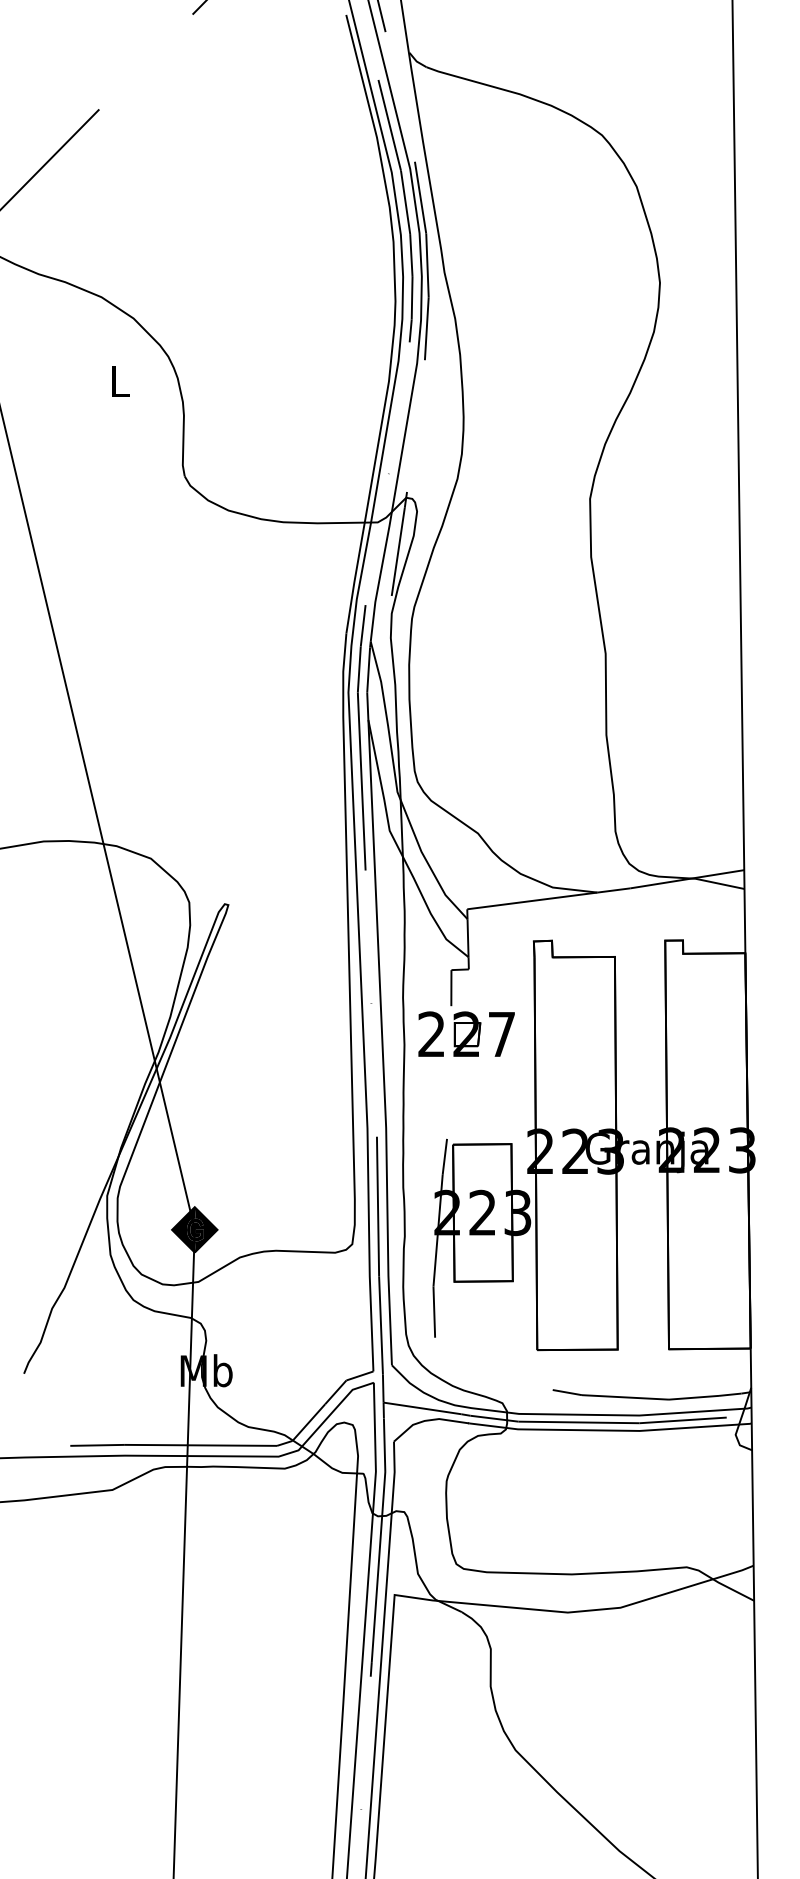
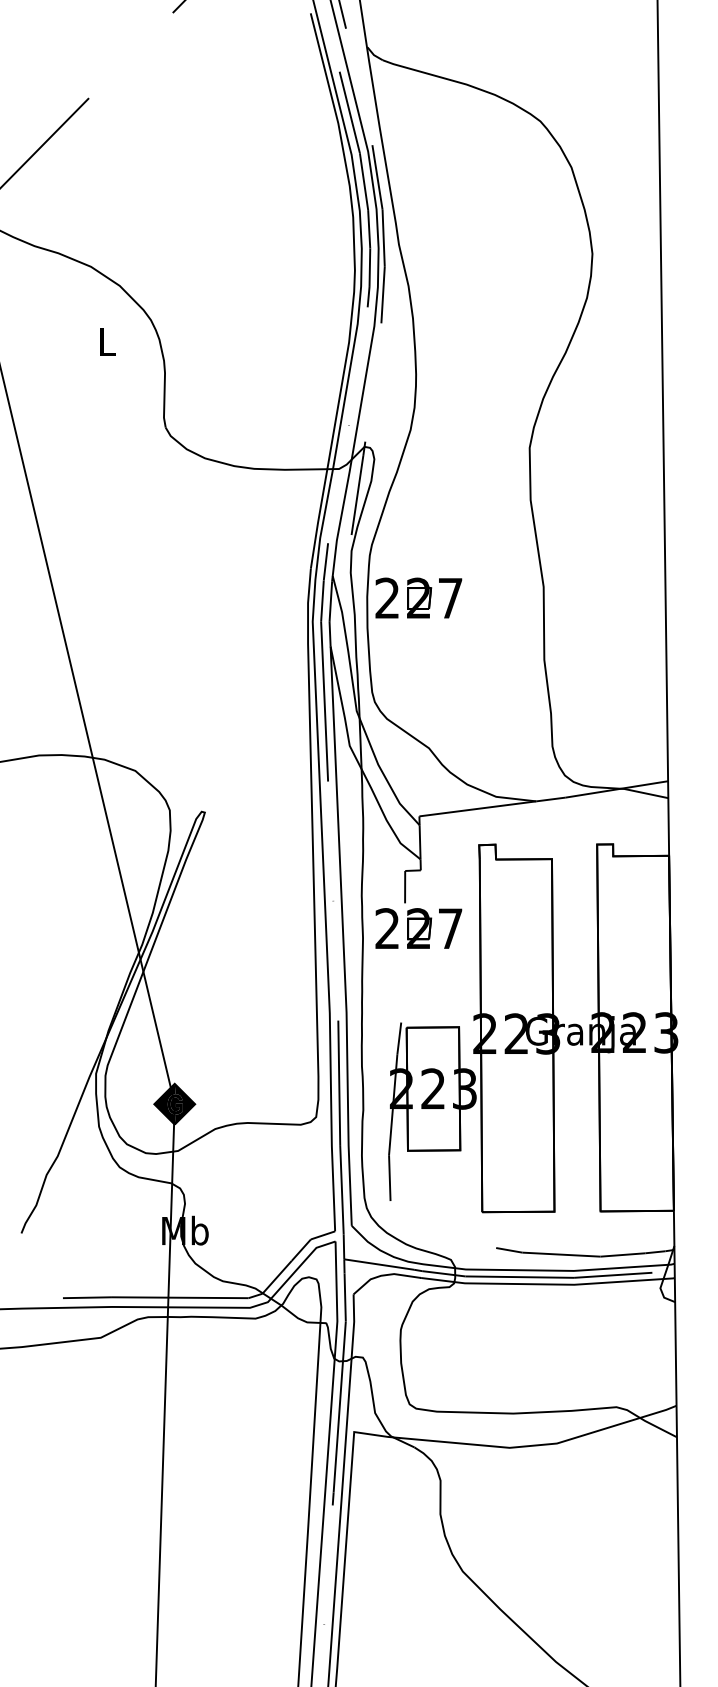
part: (466, 665) -> (418, 597), added

